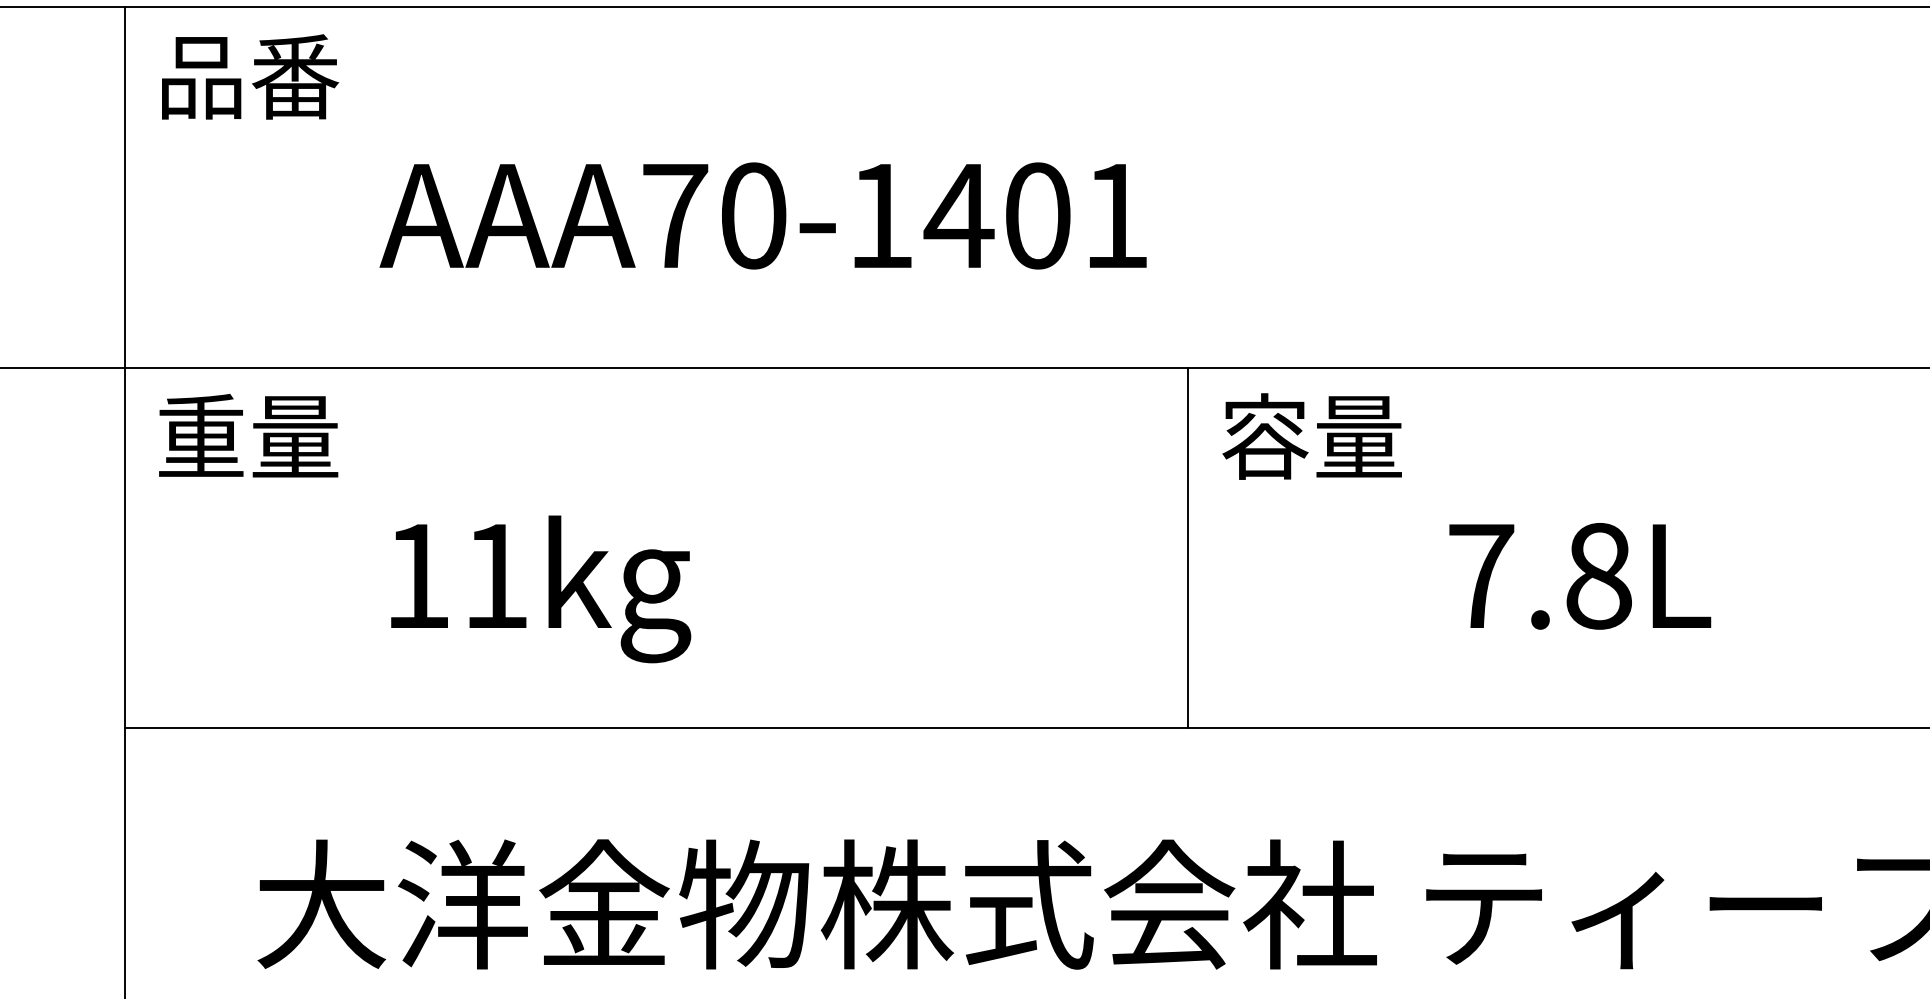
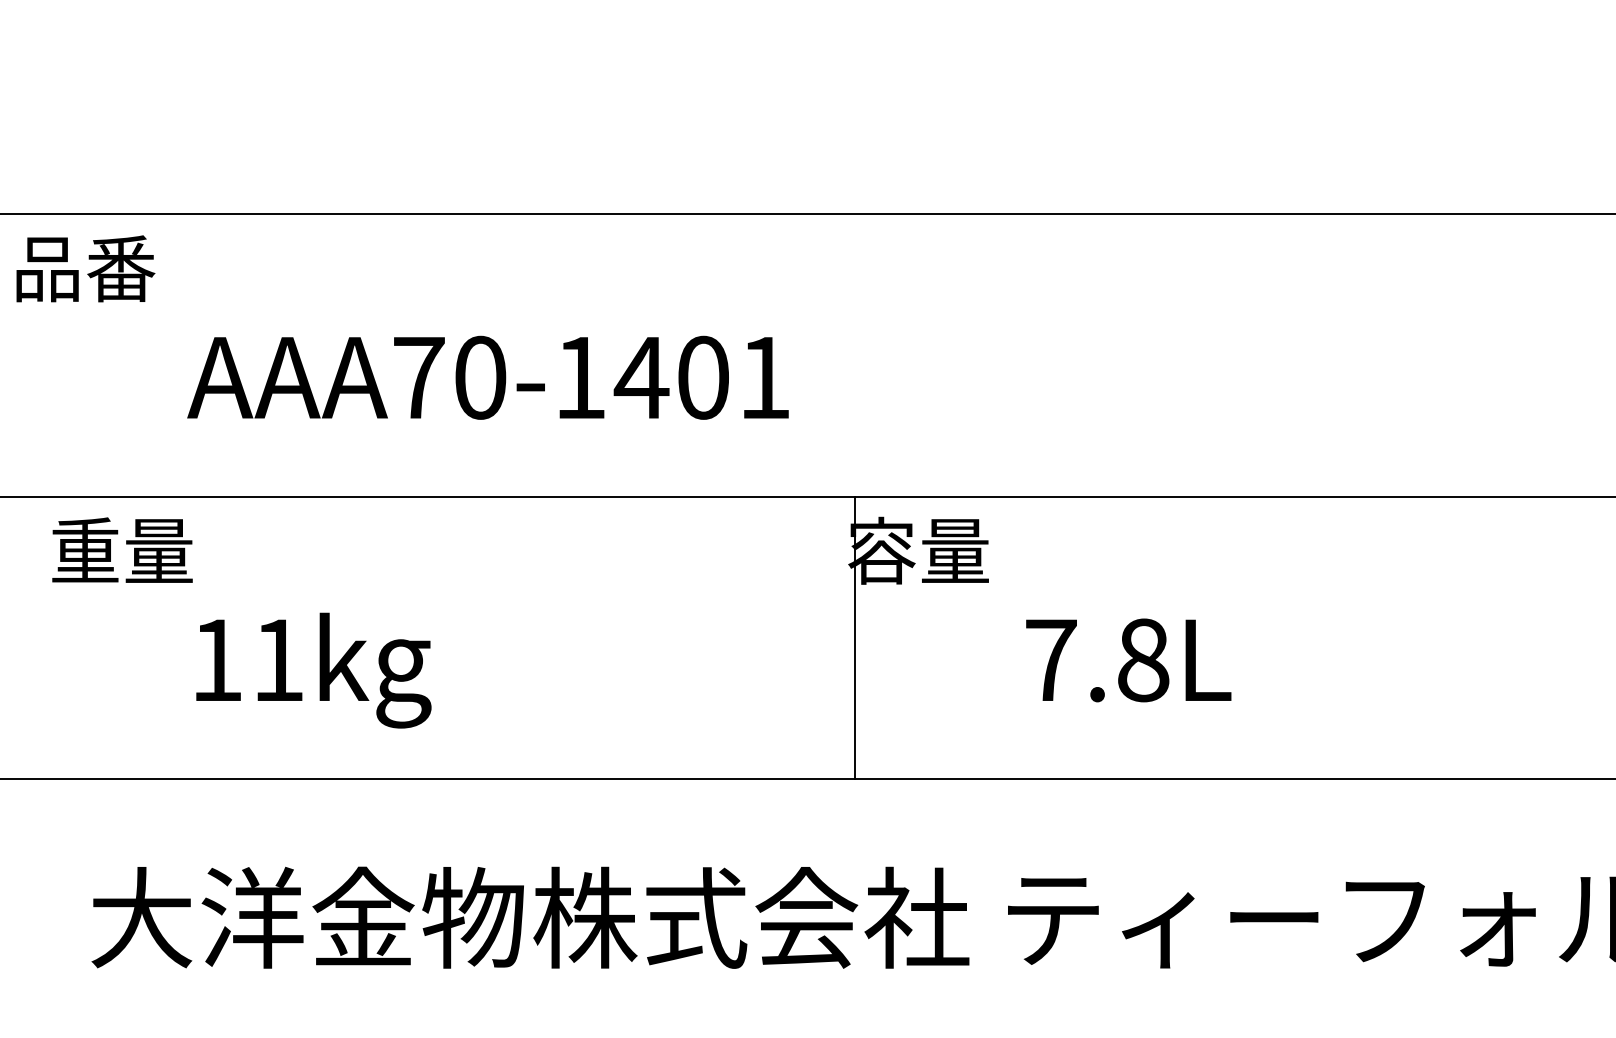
text: (248, 434) -> (122, 549), moved
line: (1188, 547) -> (855, 637), moved

